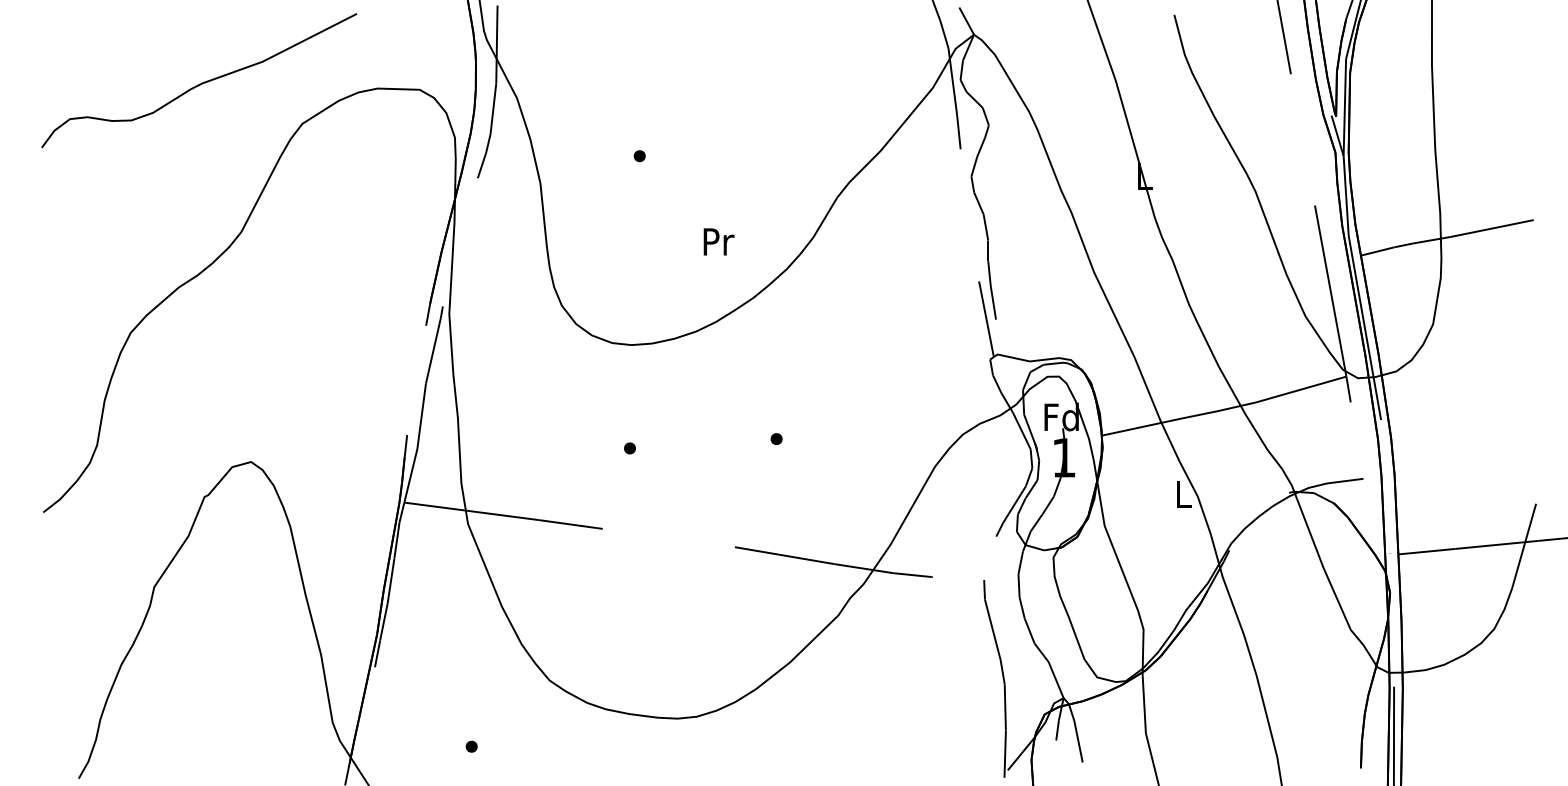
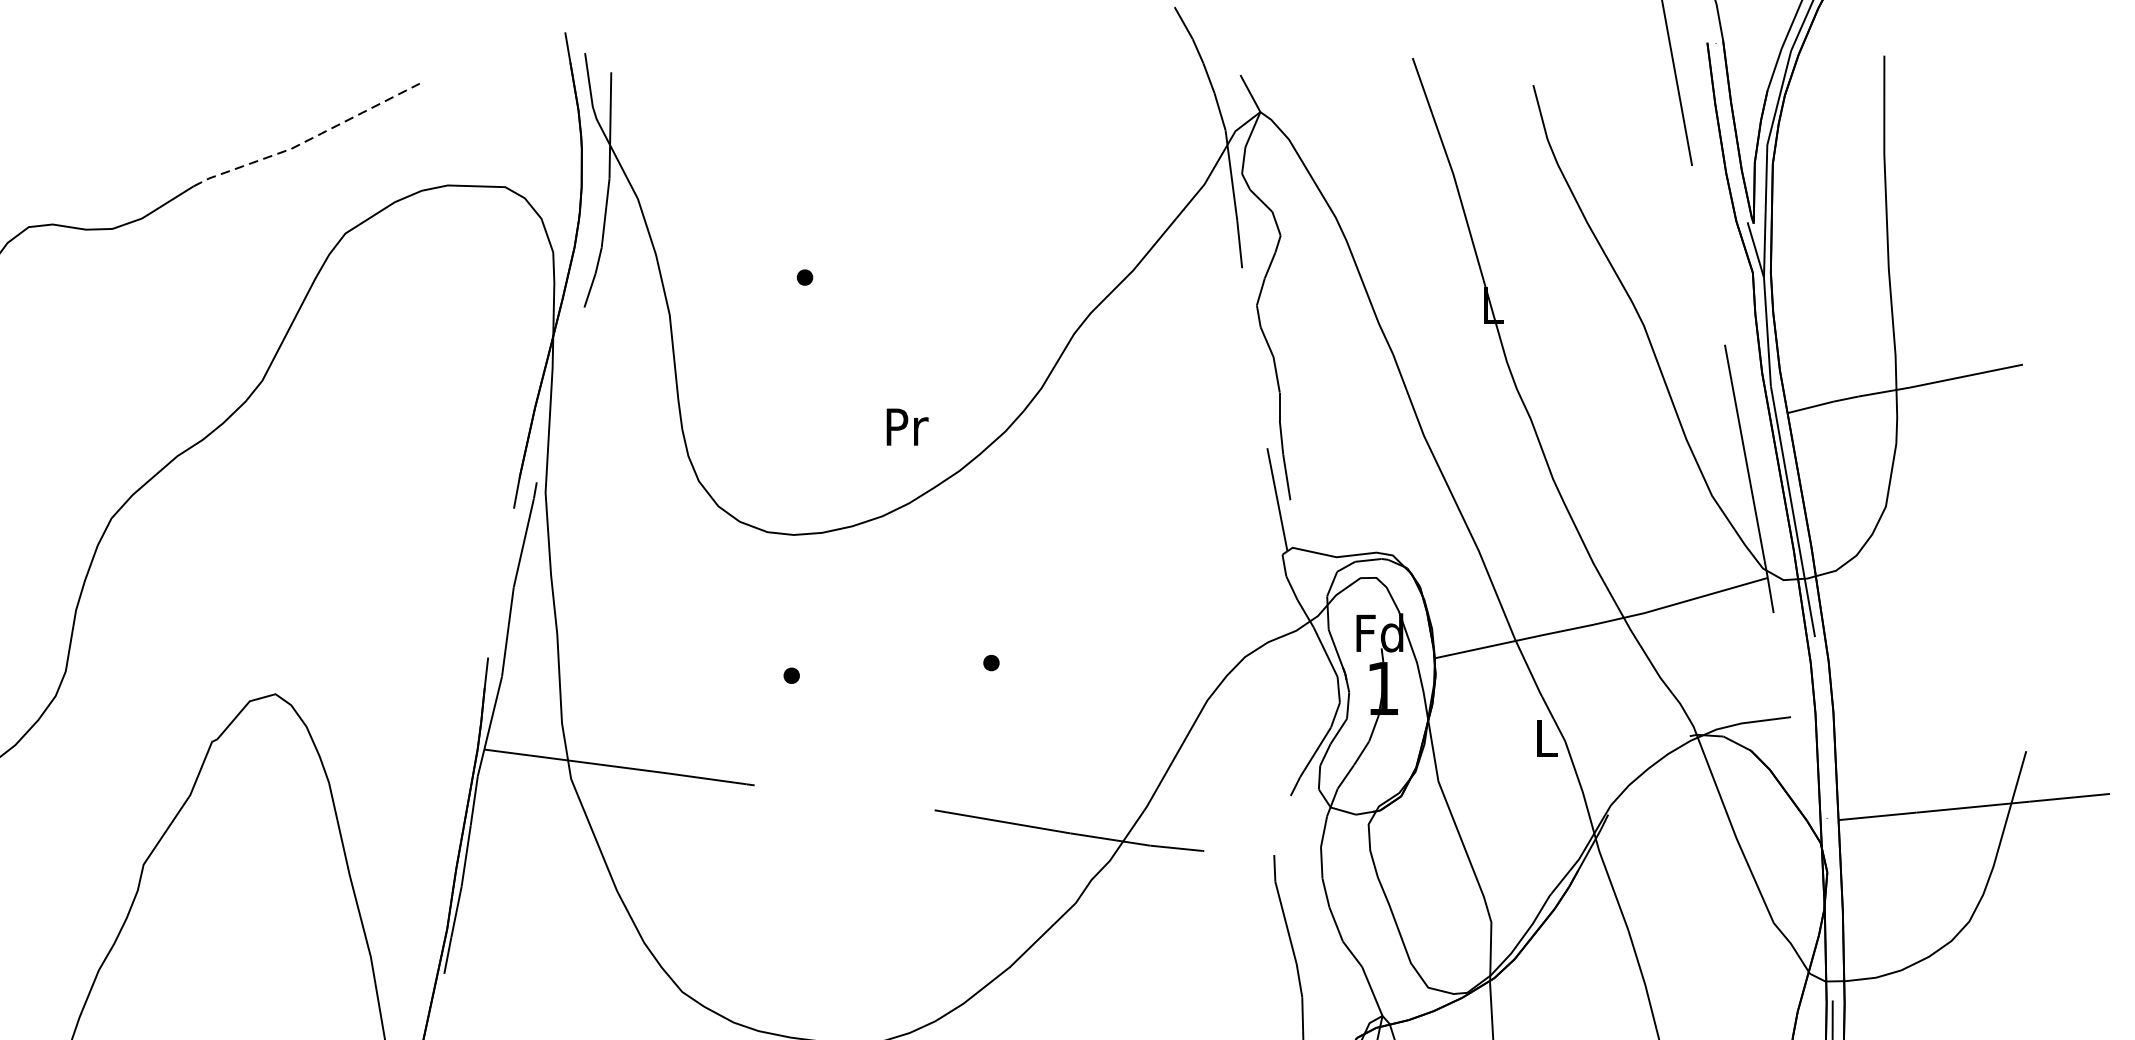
line: (274, 55) -> (307, 140), solid -> dashed
text: (718, 241) -> (906, 426), moved

